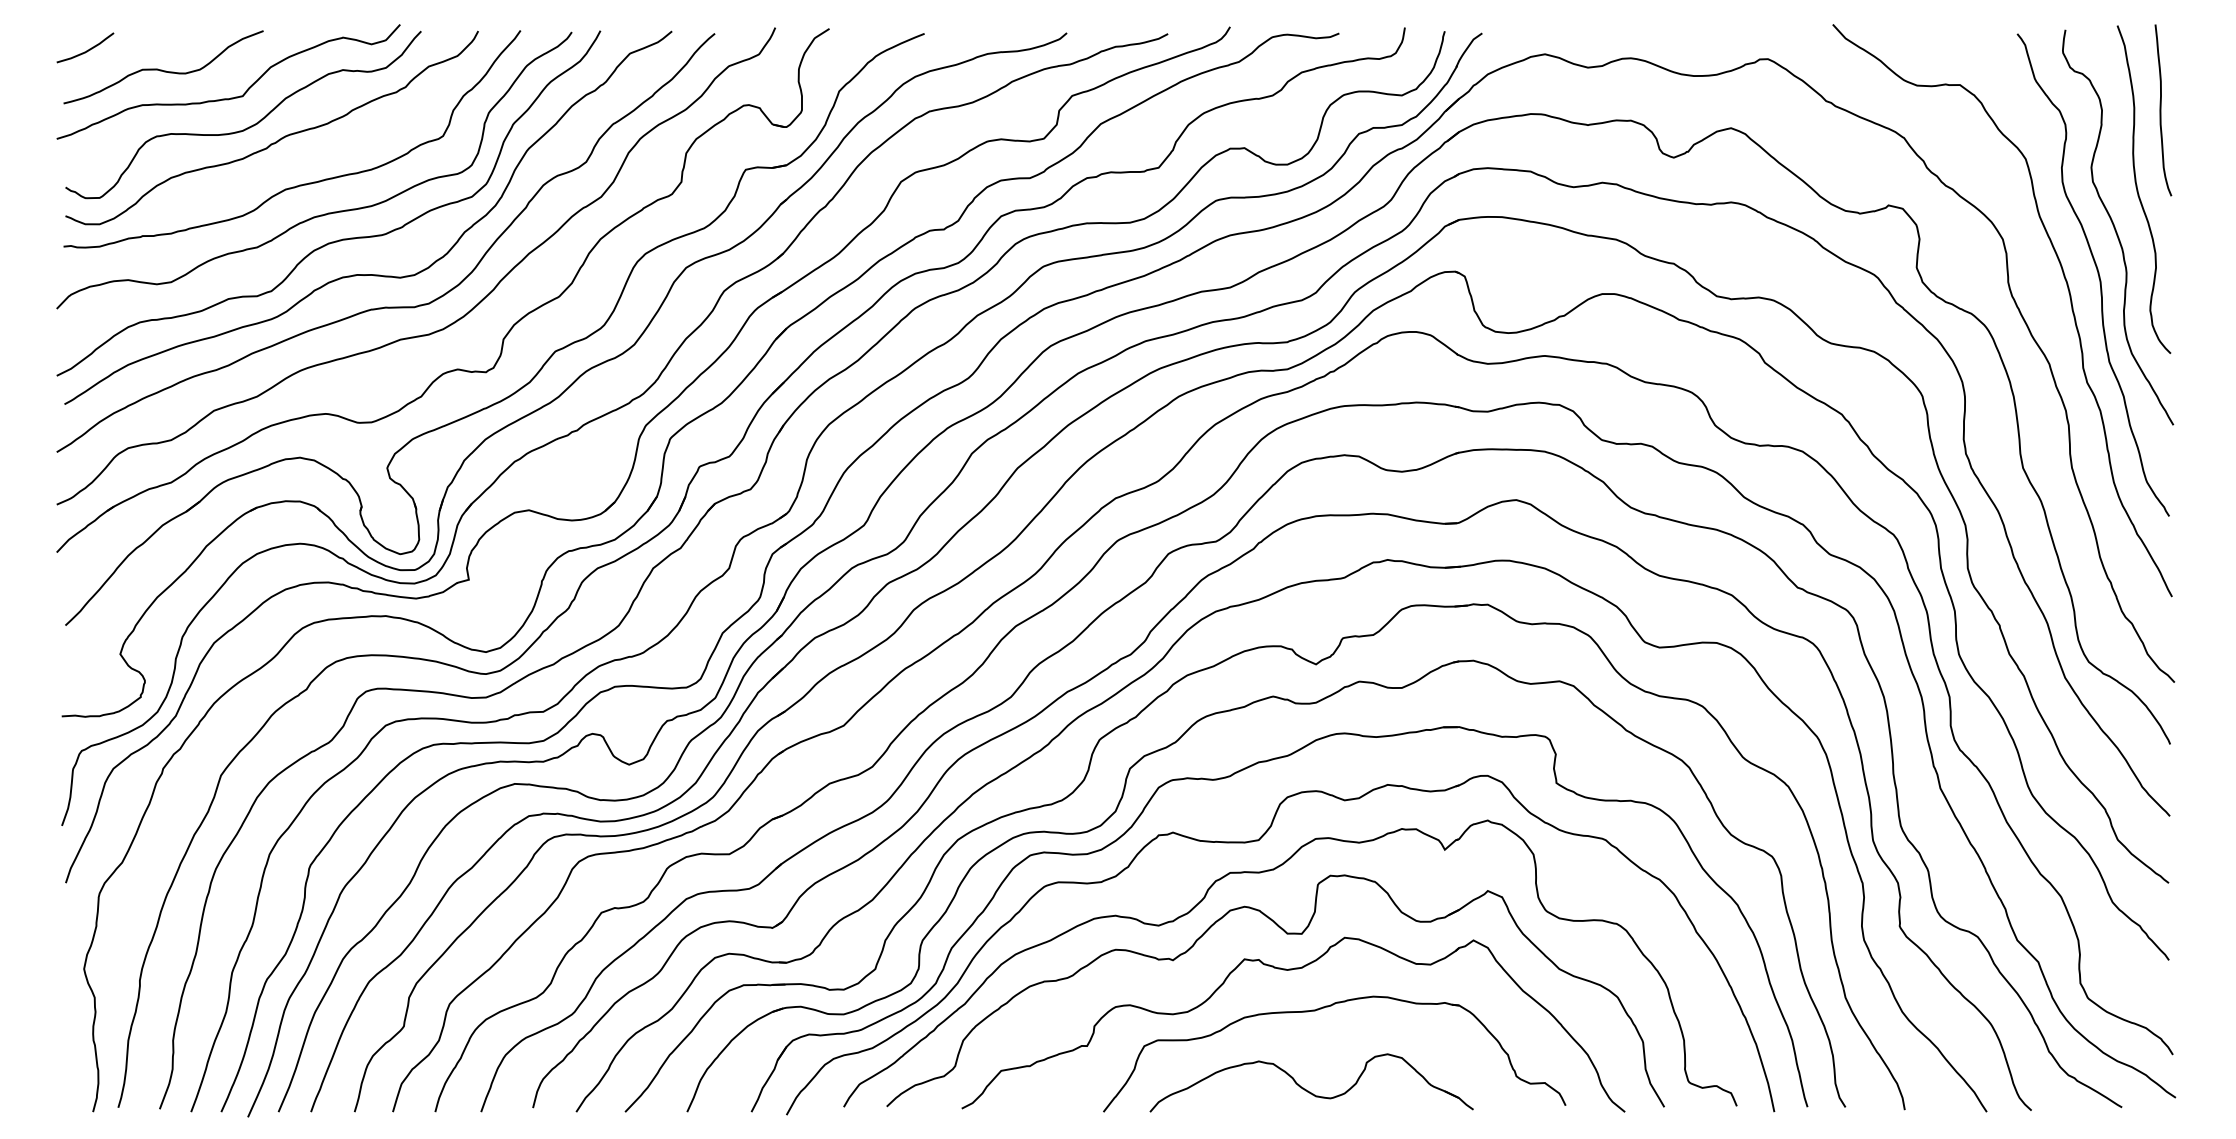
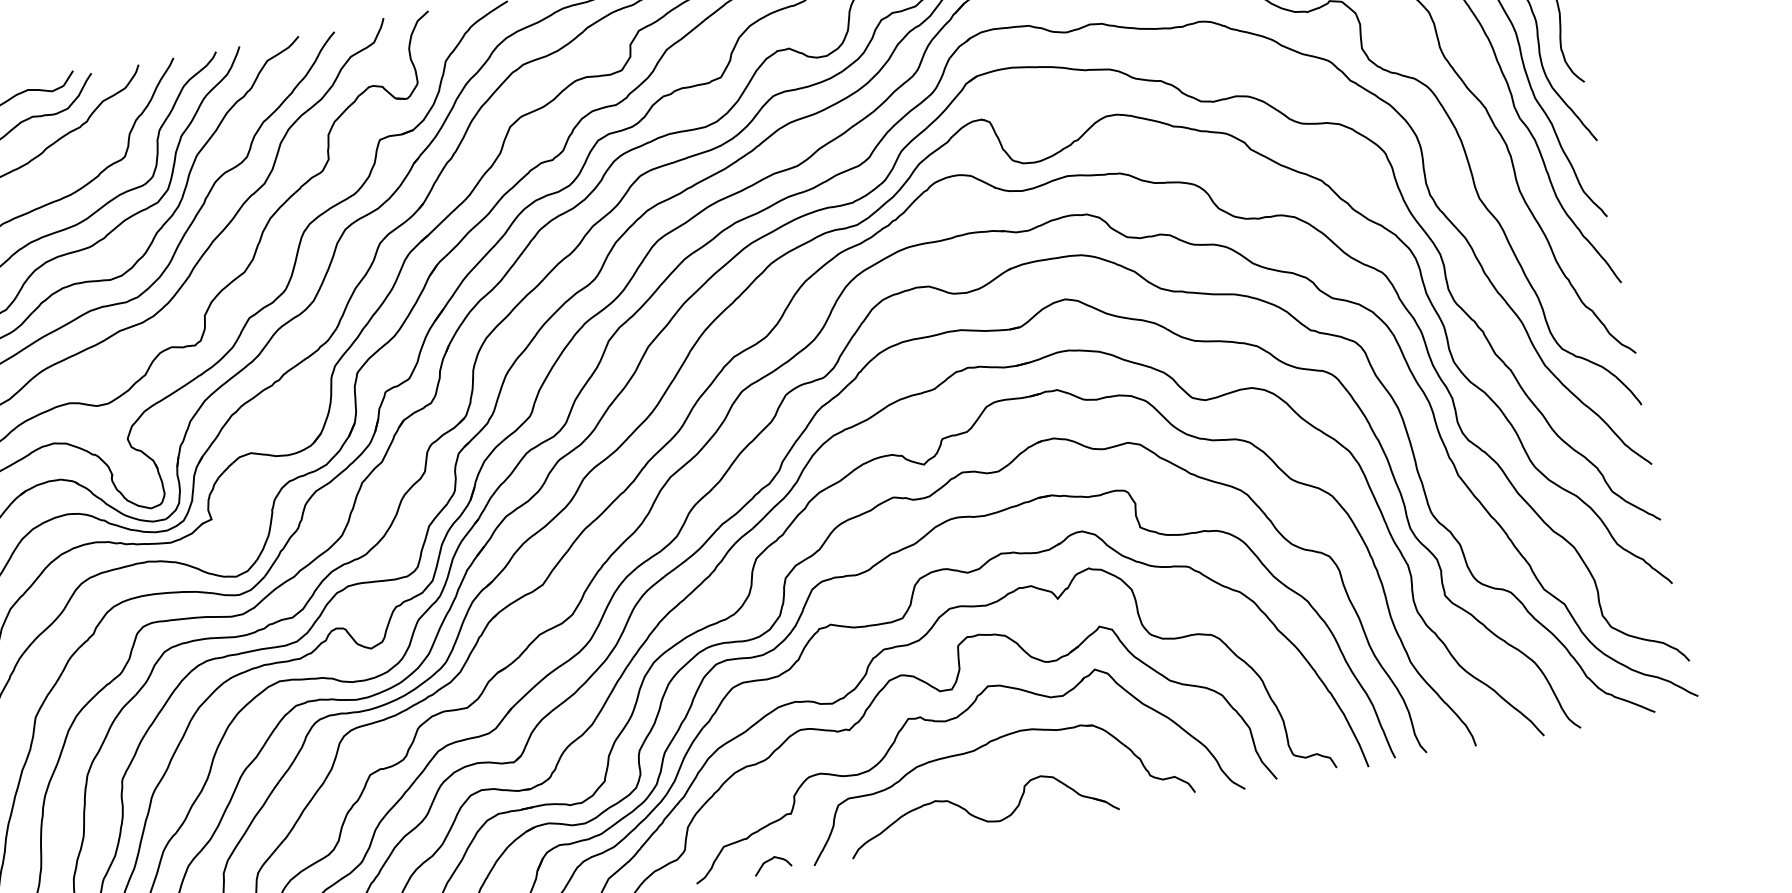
curve: (1051, 1097) -> (769, 861), added

